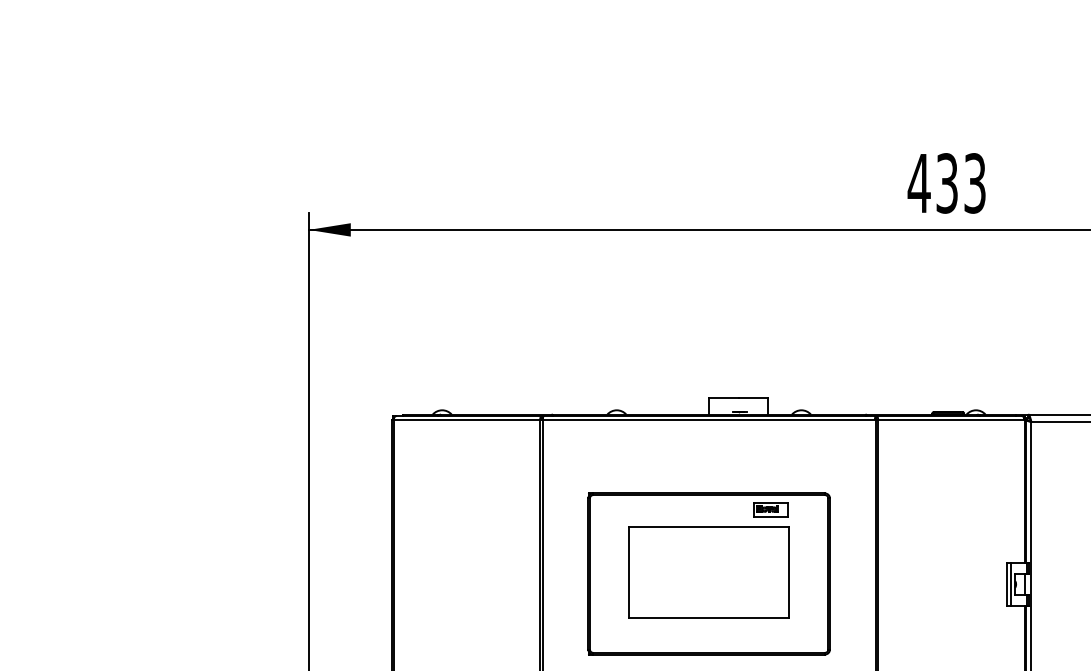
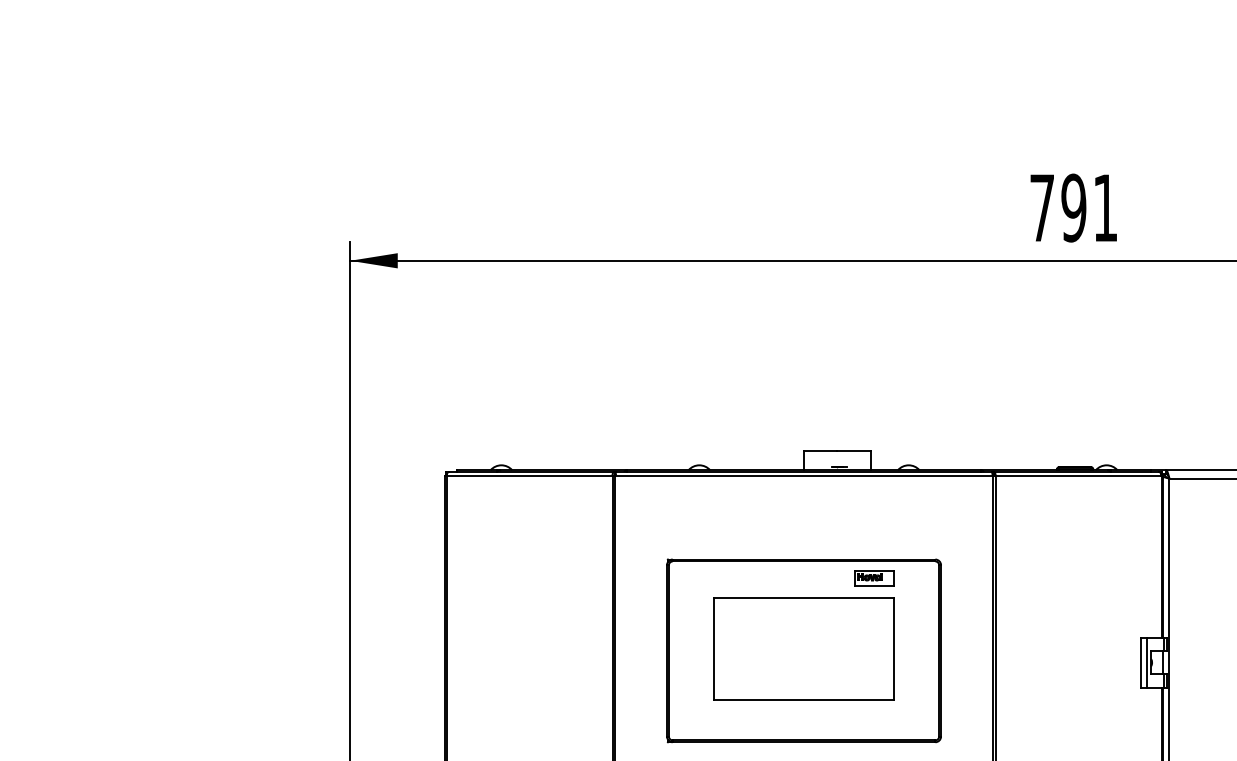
text: (946, 183) -> (1073, 208), 433 -> 791

